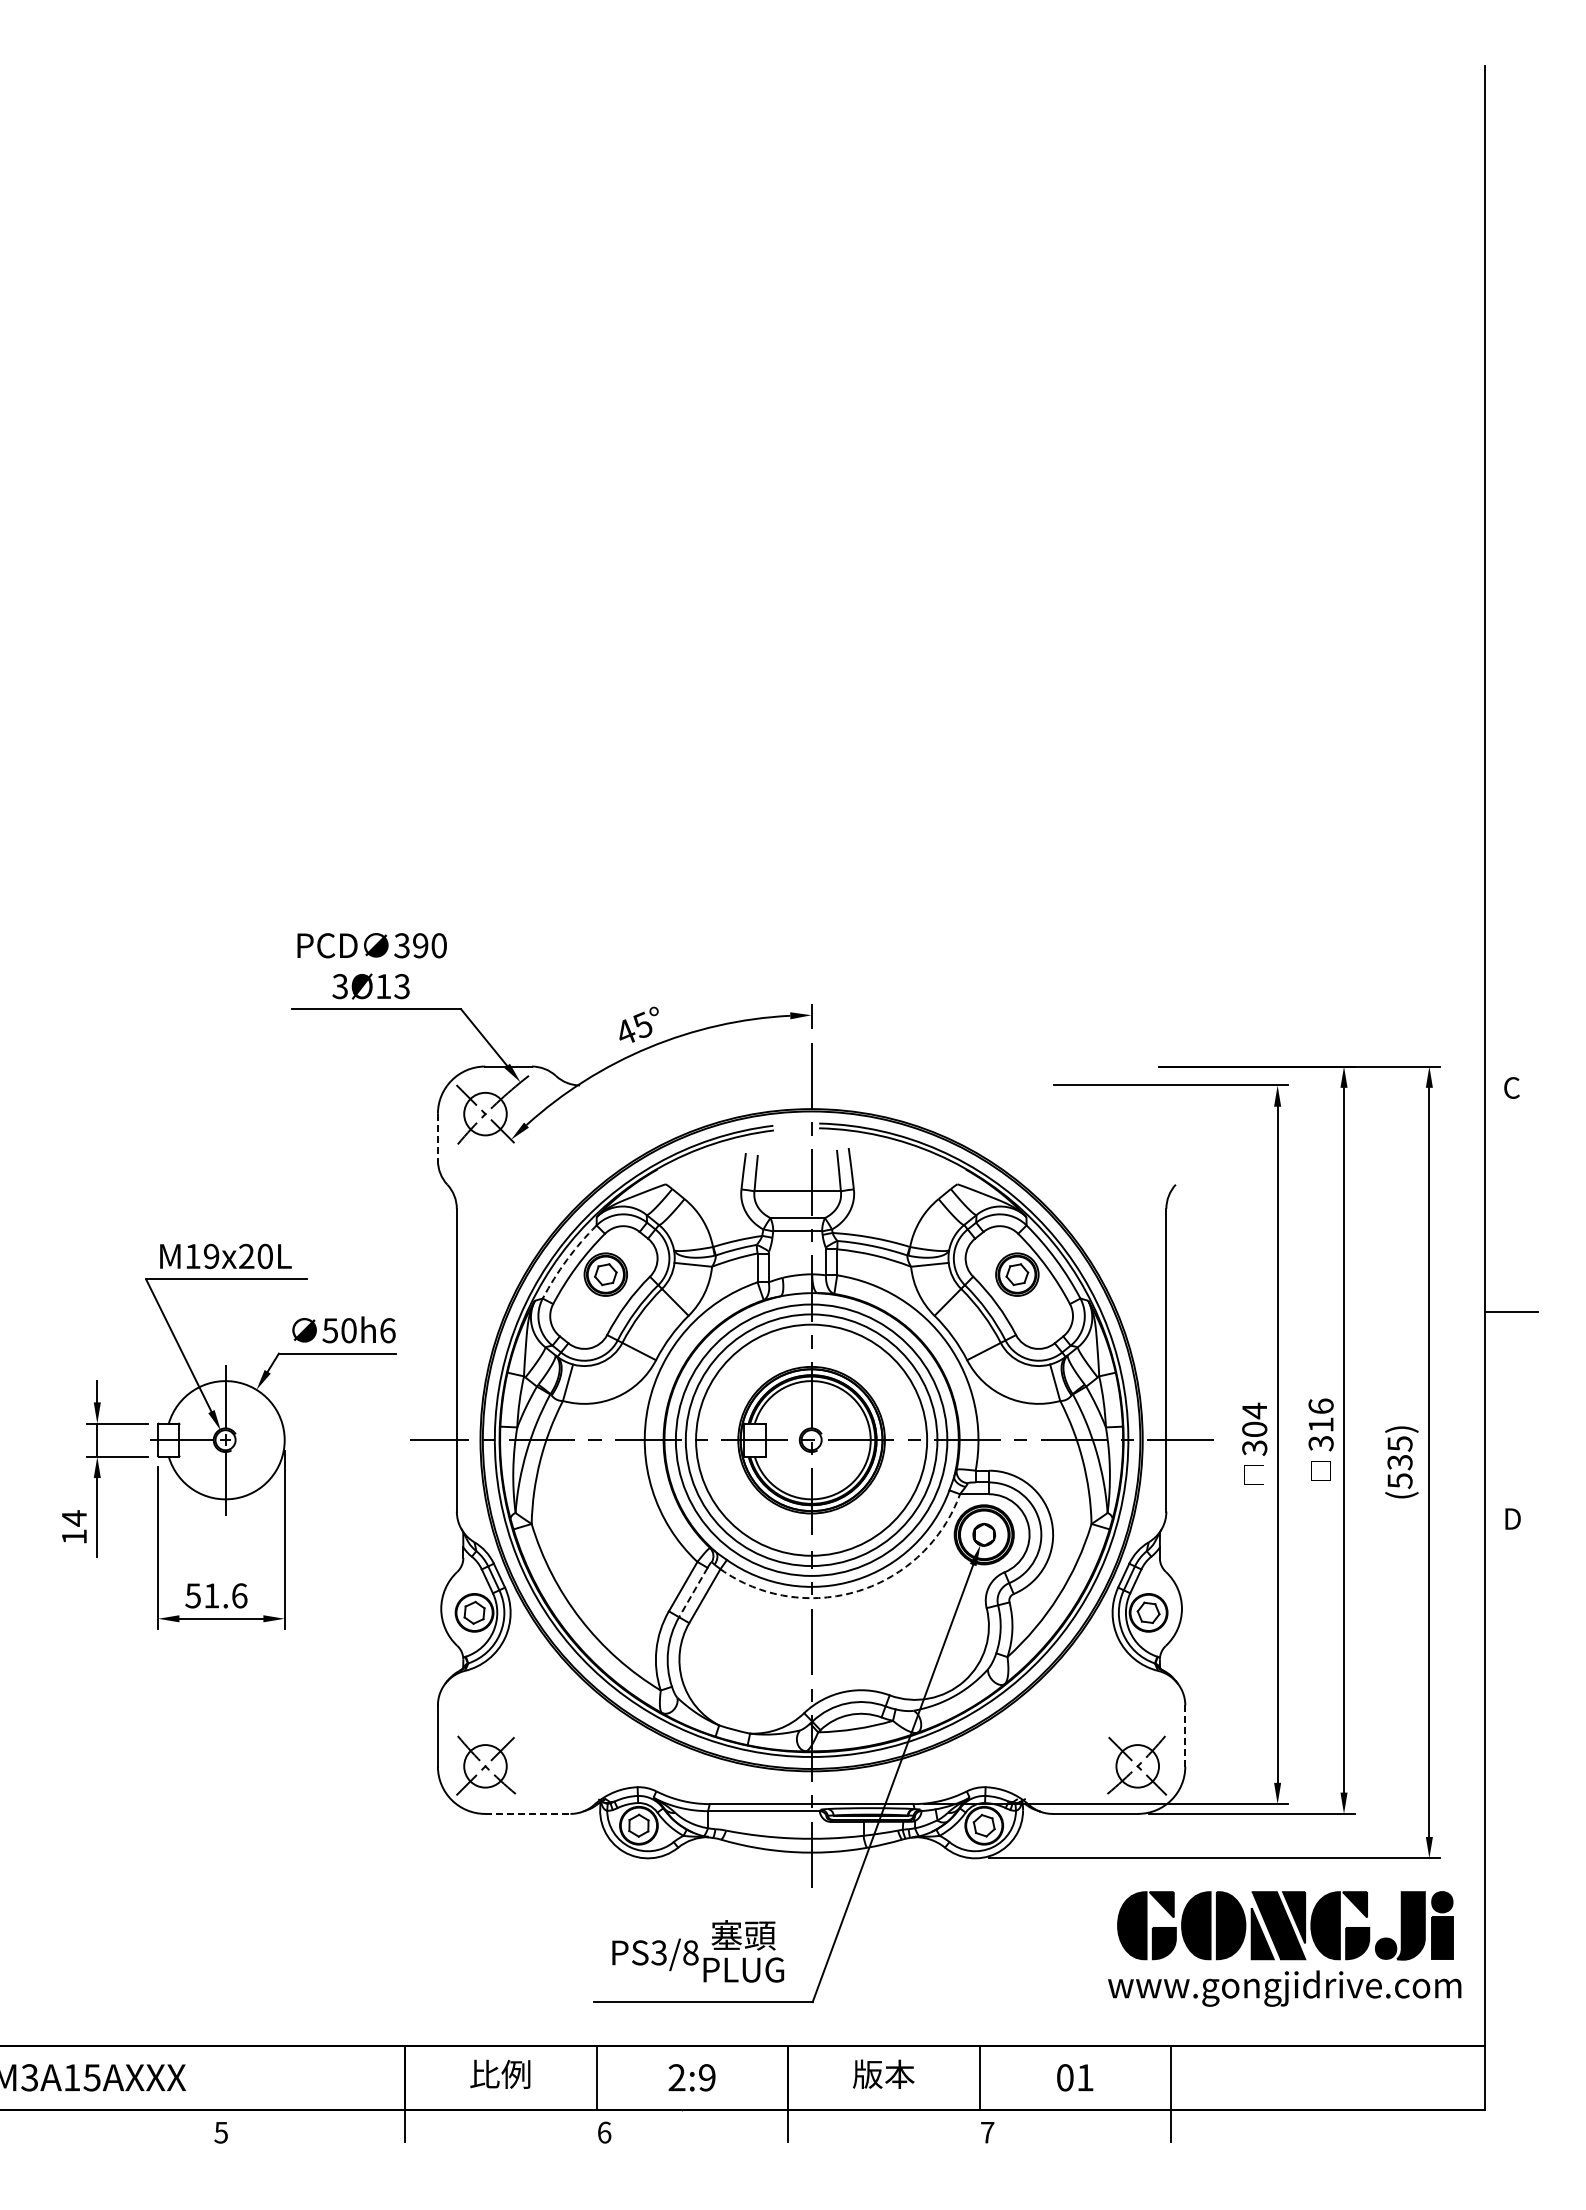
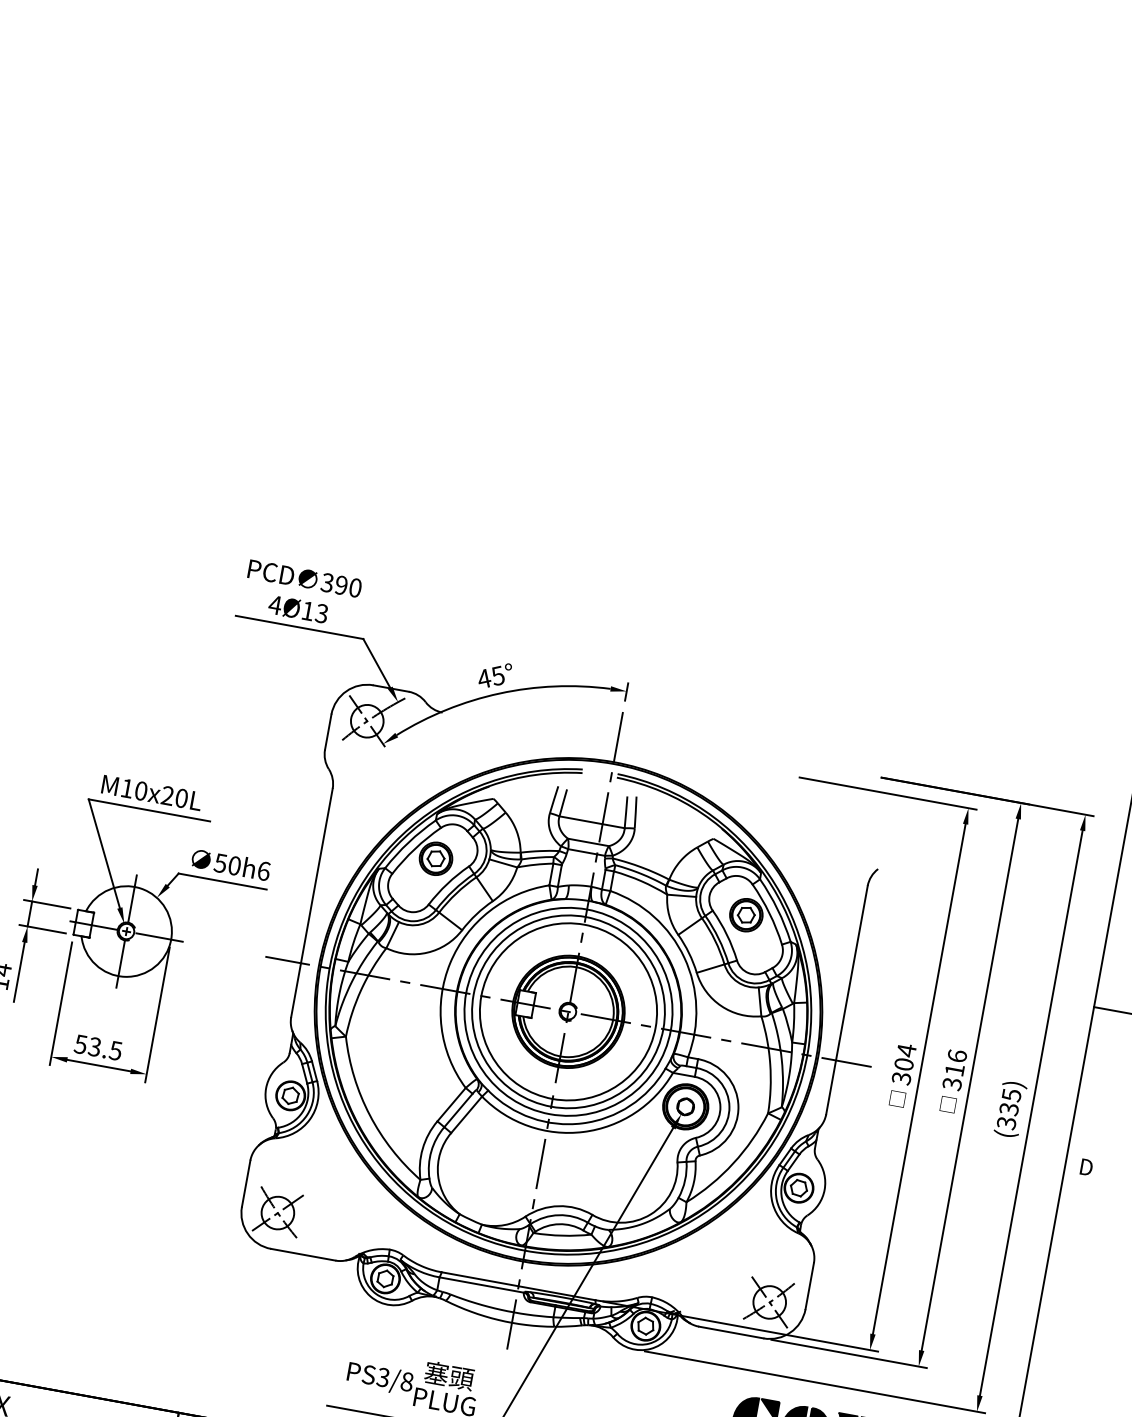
text: (339, 986) -> (274, 605), 3Ø13 -> 4Ø13
line: (437, 1137) -> (327, 732), dashed -> solid
text: (211, 1256) -> (141, 791), M19x20L -> M10x20L
arc: (566, 1259) -> (408, 841), dashed -> solid
line: (269, 1440) -> (159, 937), added
text: (1399, 1480) -> (1006, 1122), (535) -> (335)
arc: (858, 1590) -> (583, 1131), dashed -> solid
line: (693, 1592) -> (458, 1110), dashed -> solid
text: (225, 1595) -> (105, 1048), 51.6 -> 53.5
line: (1185, 1736) -> (809, 1286), dashed -> solid
line: (527, 1813) -> (303, 1254), dashed -> solid

